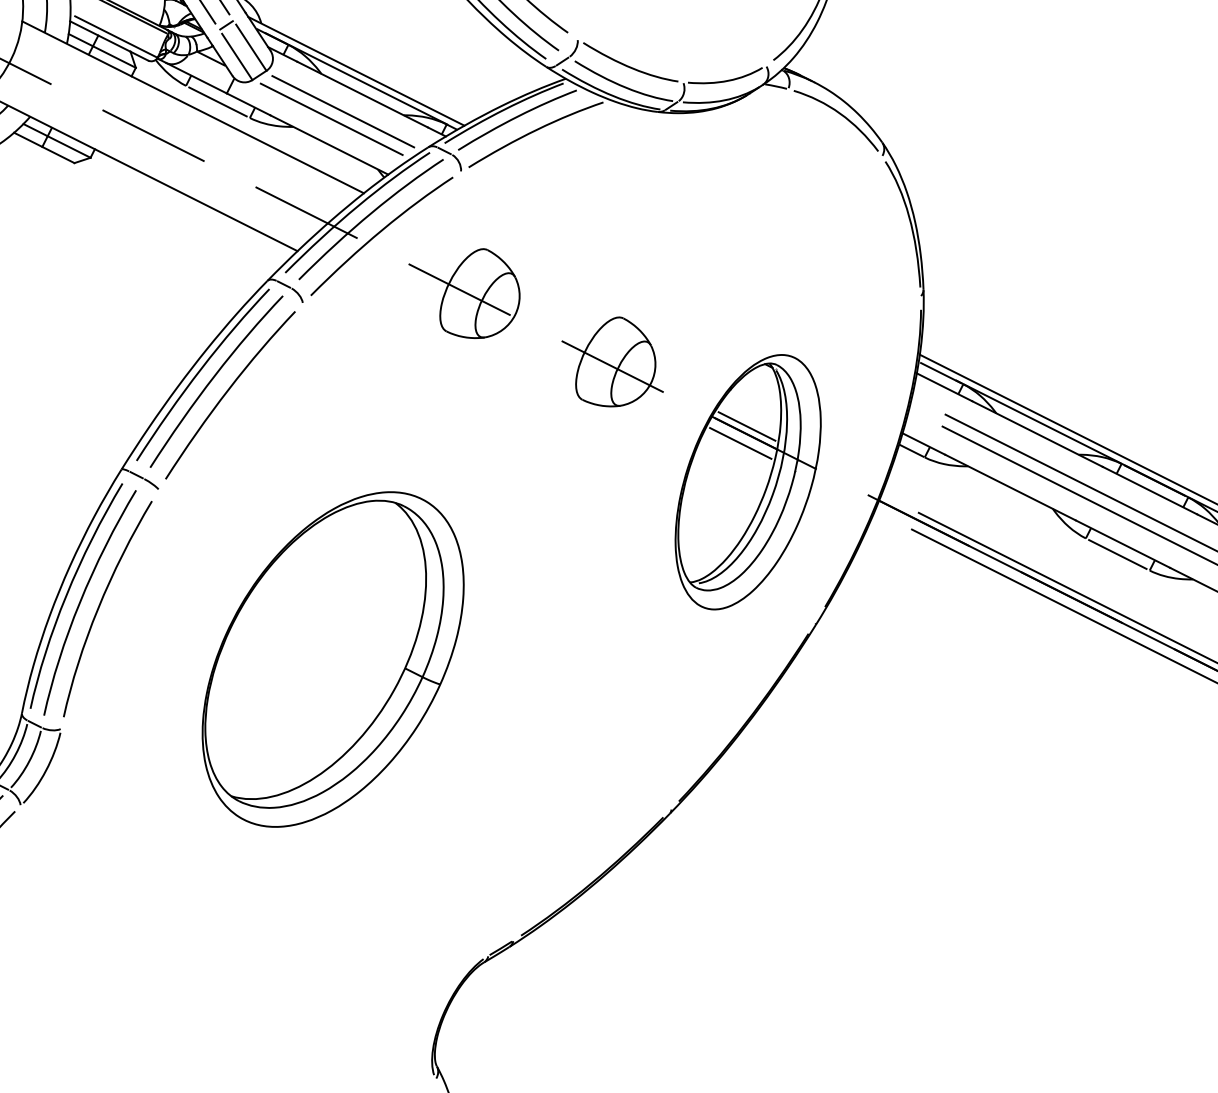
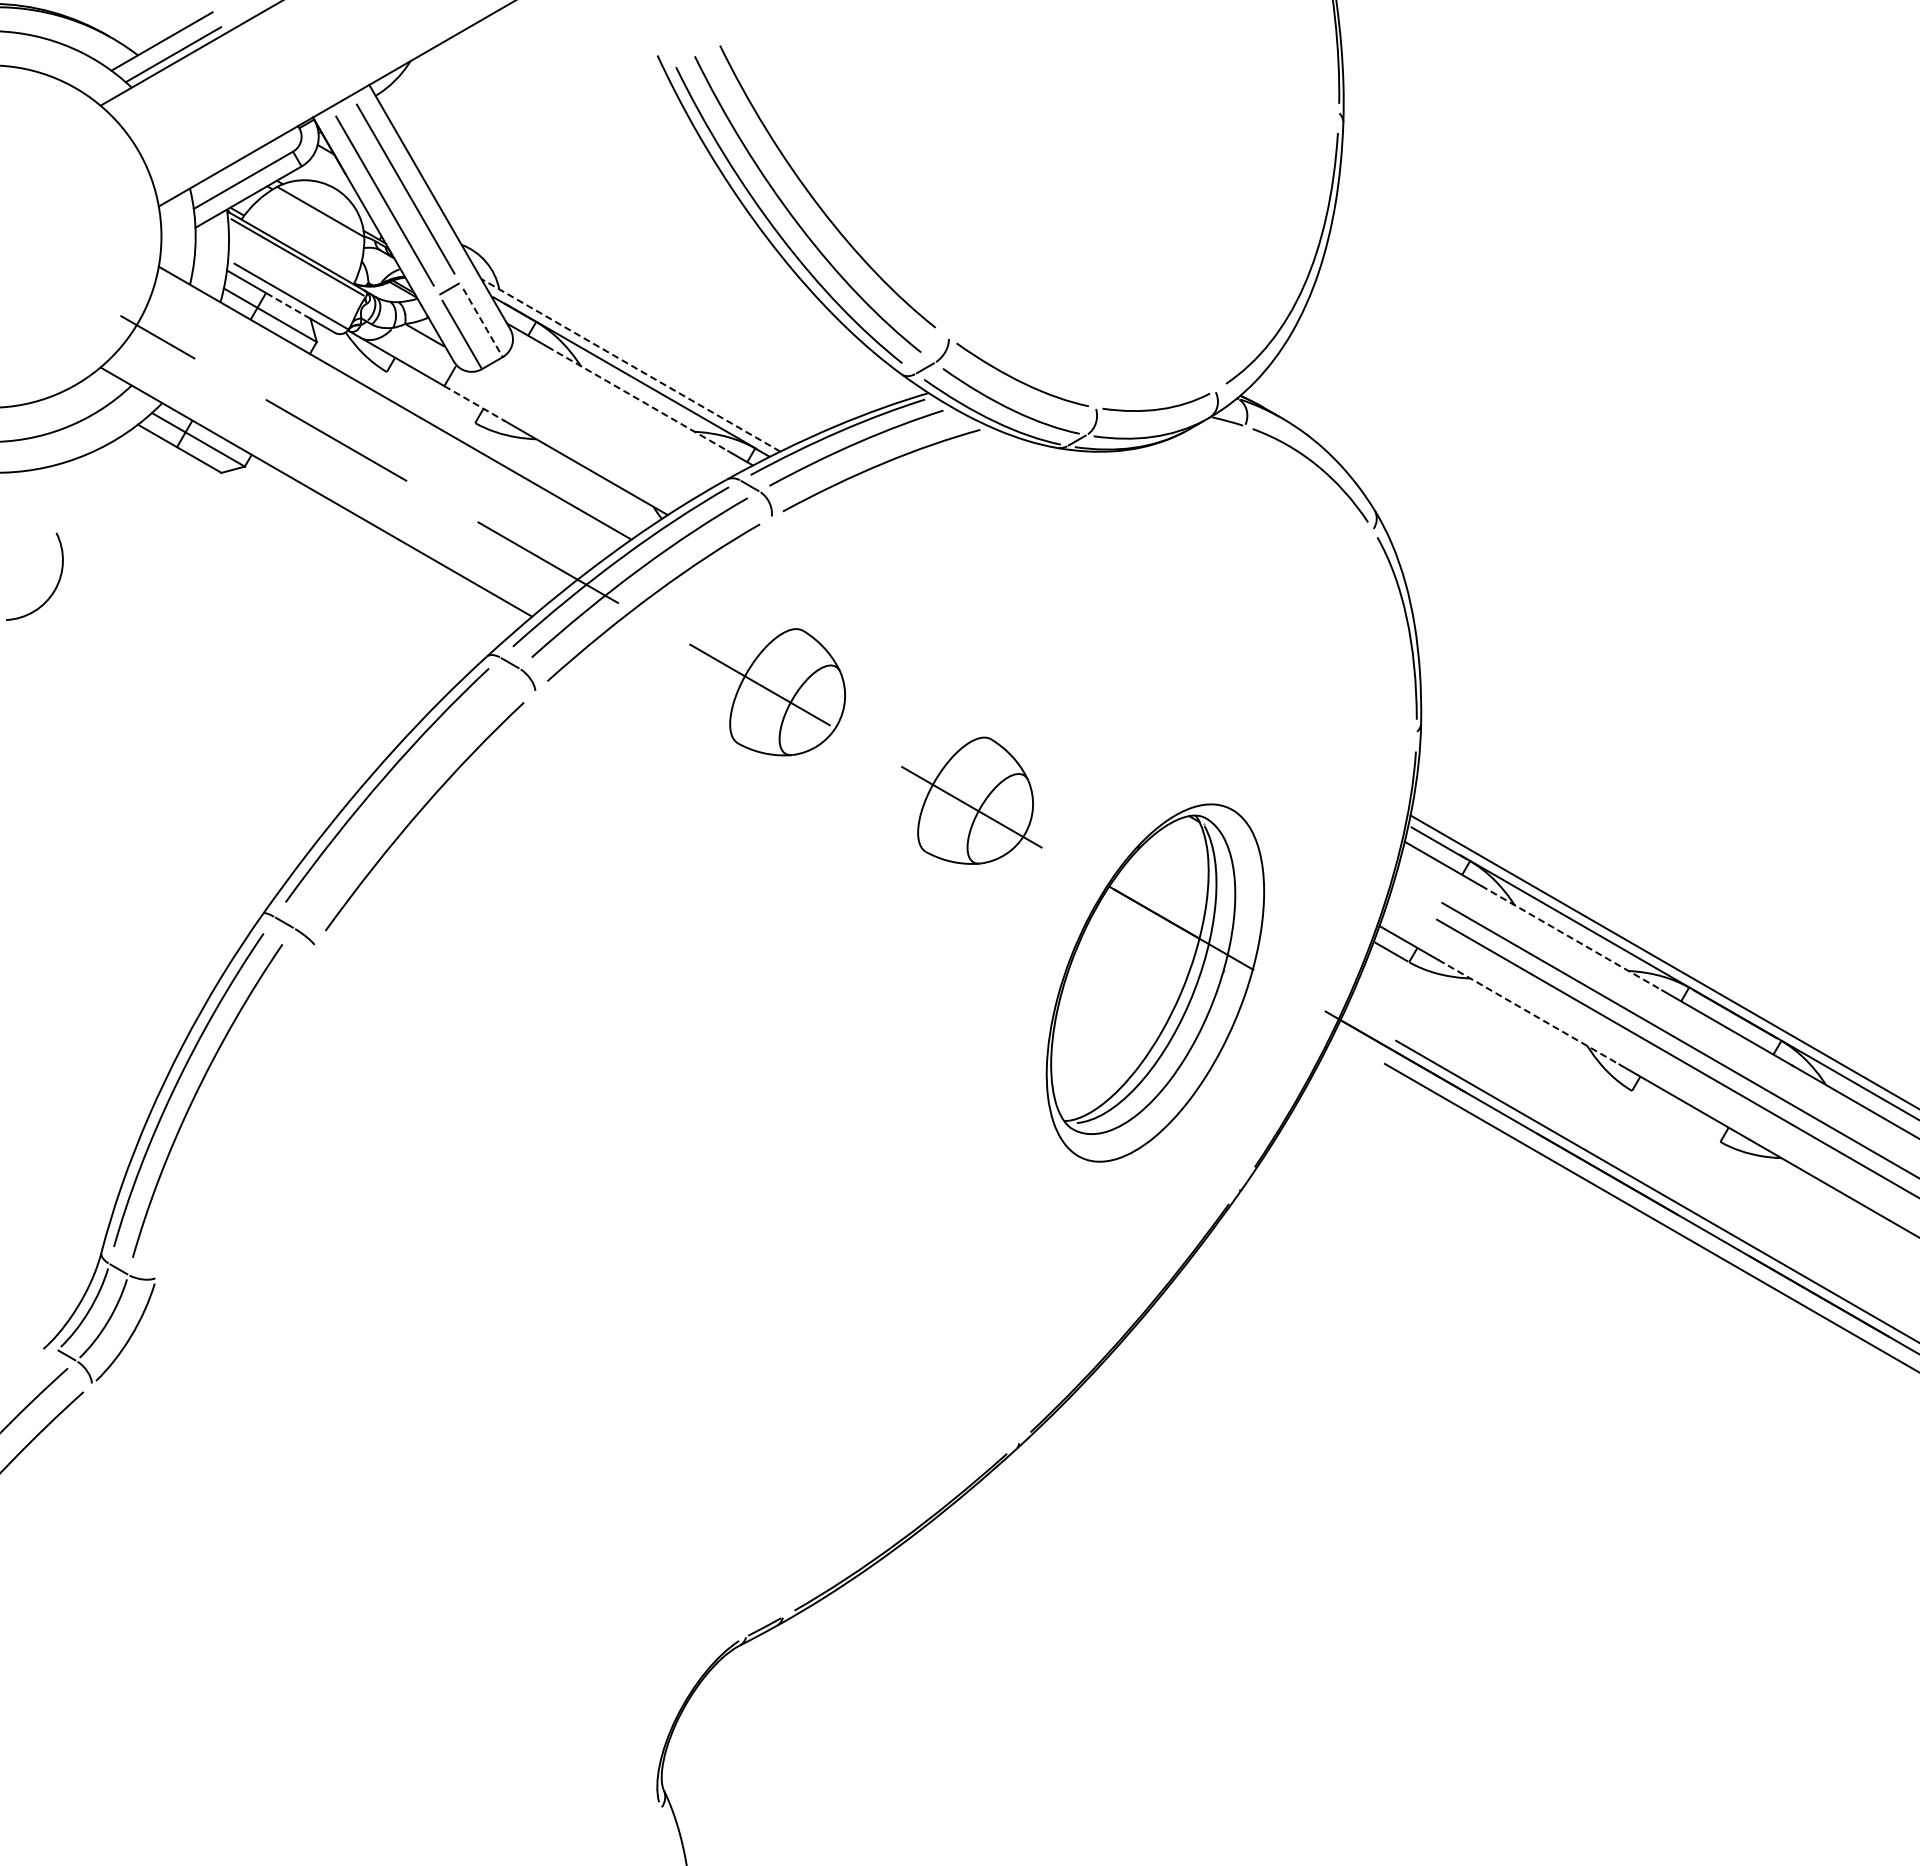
line: (114, 43) -> (288, 305), solid -> dashed
line: (251, 48) -> (483, 323), solid -> dashed
line: (356, 71) -> (630, 365), solid -> dashed
line: (363, 94) -> (638, 399), solid -> dashed
line: (217, 101) -> (430, 397), removed
line: (248, 104) -> (474, 403), solid -> dashed
line: (343, 111) -> (608, 421), removed
line: (331, 119) -> (591, 431), removed
curve: (213, 379) -> (401, 792), removed
line: (747, 426) -> (1158, 903), removed
line: (1038, 434) -> (1572, 938), solid -> dashed
line: (740, 443) -> (1147, 926), removed
line: (1010, 487) -> (1529, 1012), solid -> dashed
line: (1117, 554) -> (1676, 1116), removed
curve: (100, 604) -> (222, 1104), removed
part: (333, 659) -> (549, 1201), removed

